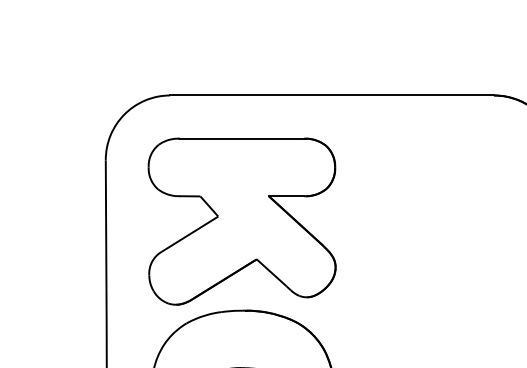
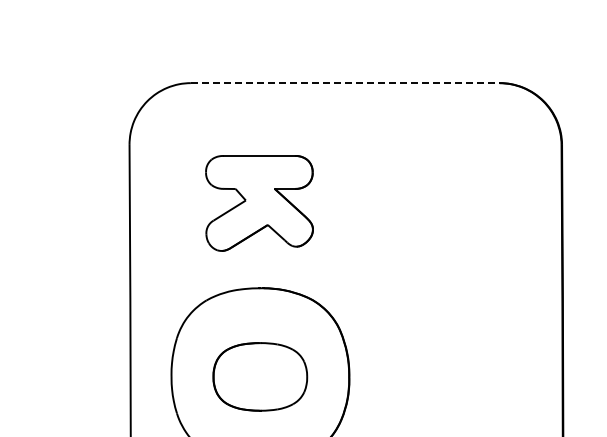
line: (332, 95) -> (345, 83), solid -> dashed
part: (242, 221) -> (259, 203), size x0.6

